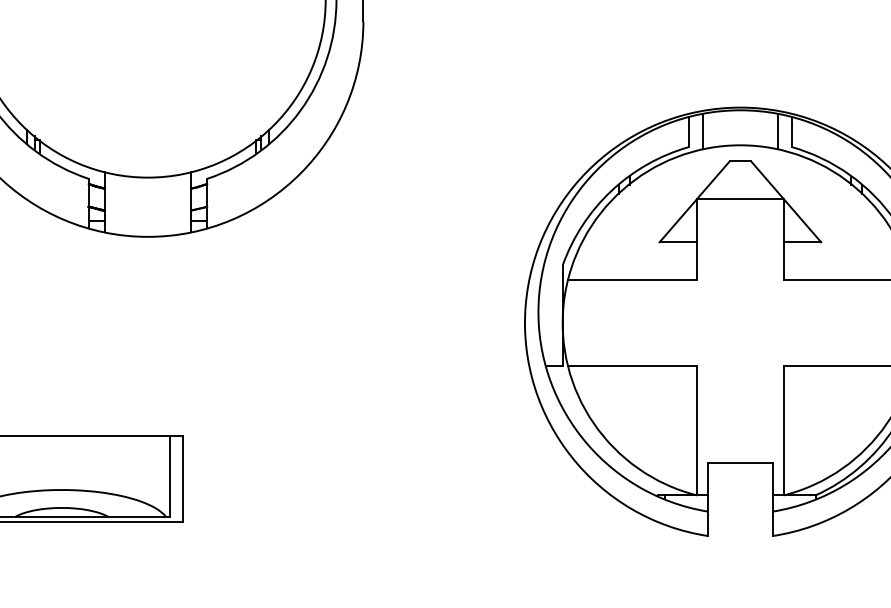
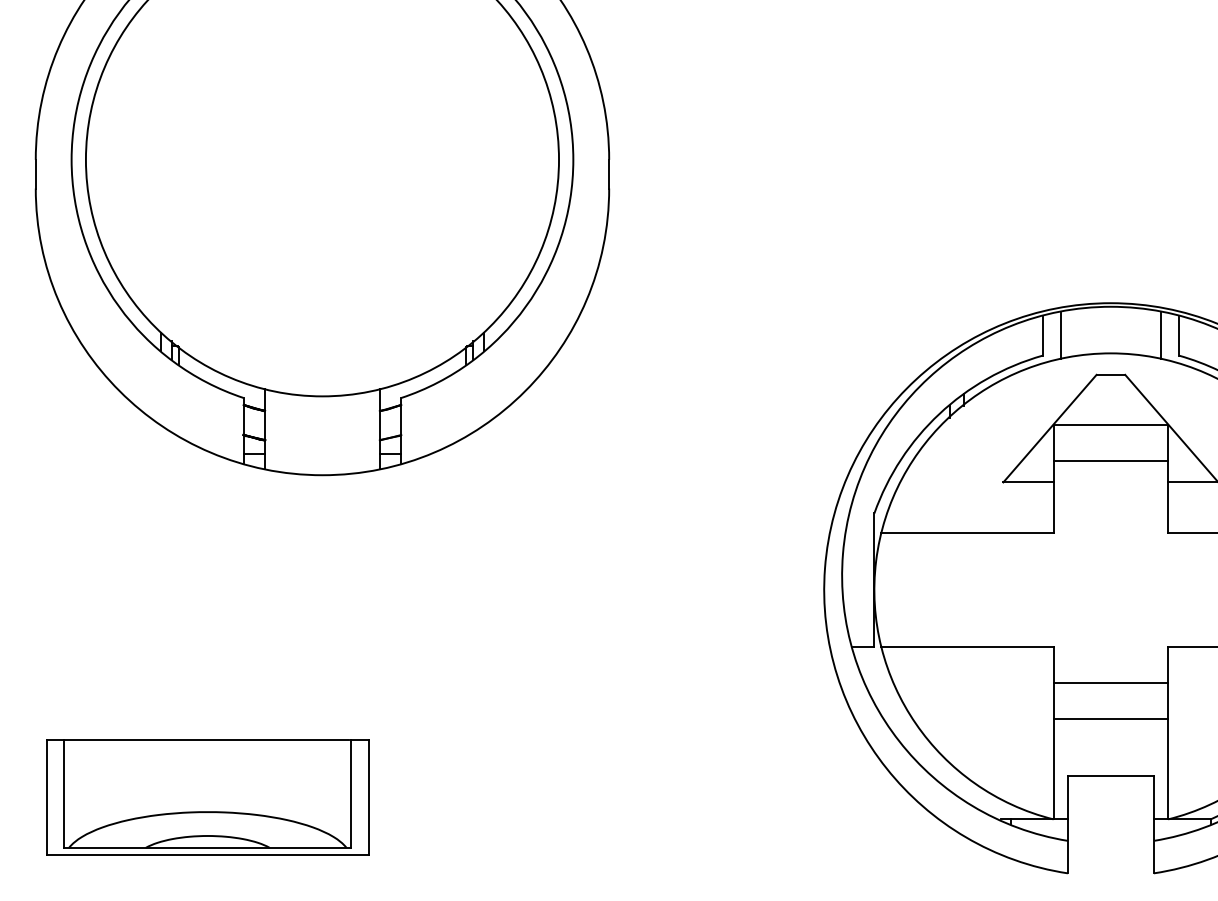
line: (740, 225) -> (1110, 460), added
line: (740, 393) -> (1110, 683), added
line: (740, 419) -> (1110, 718), added

